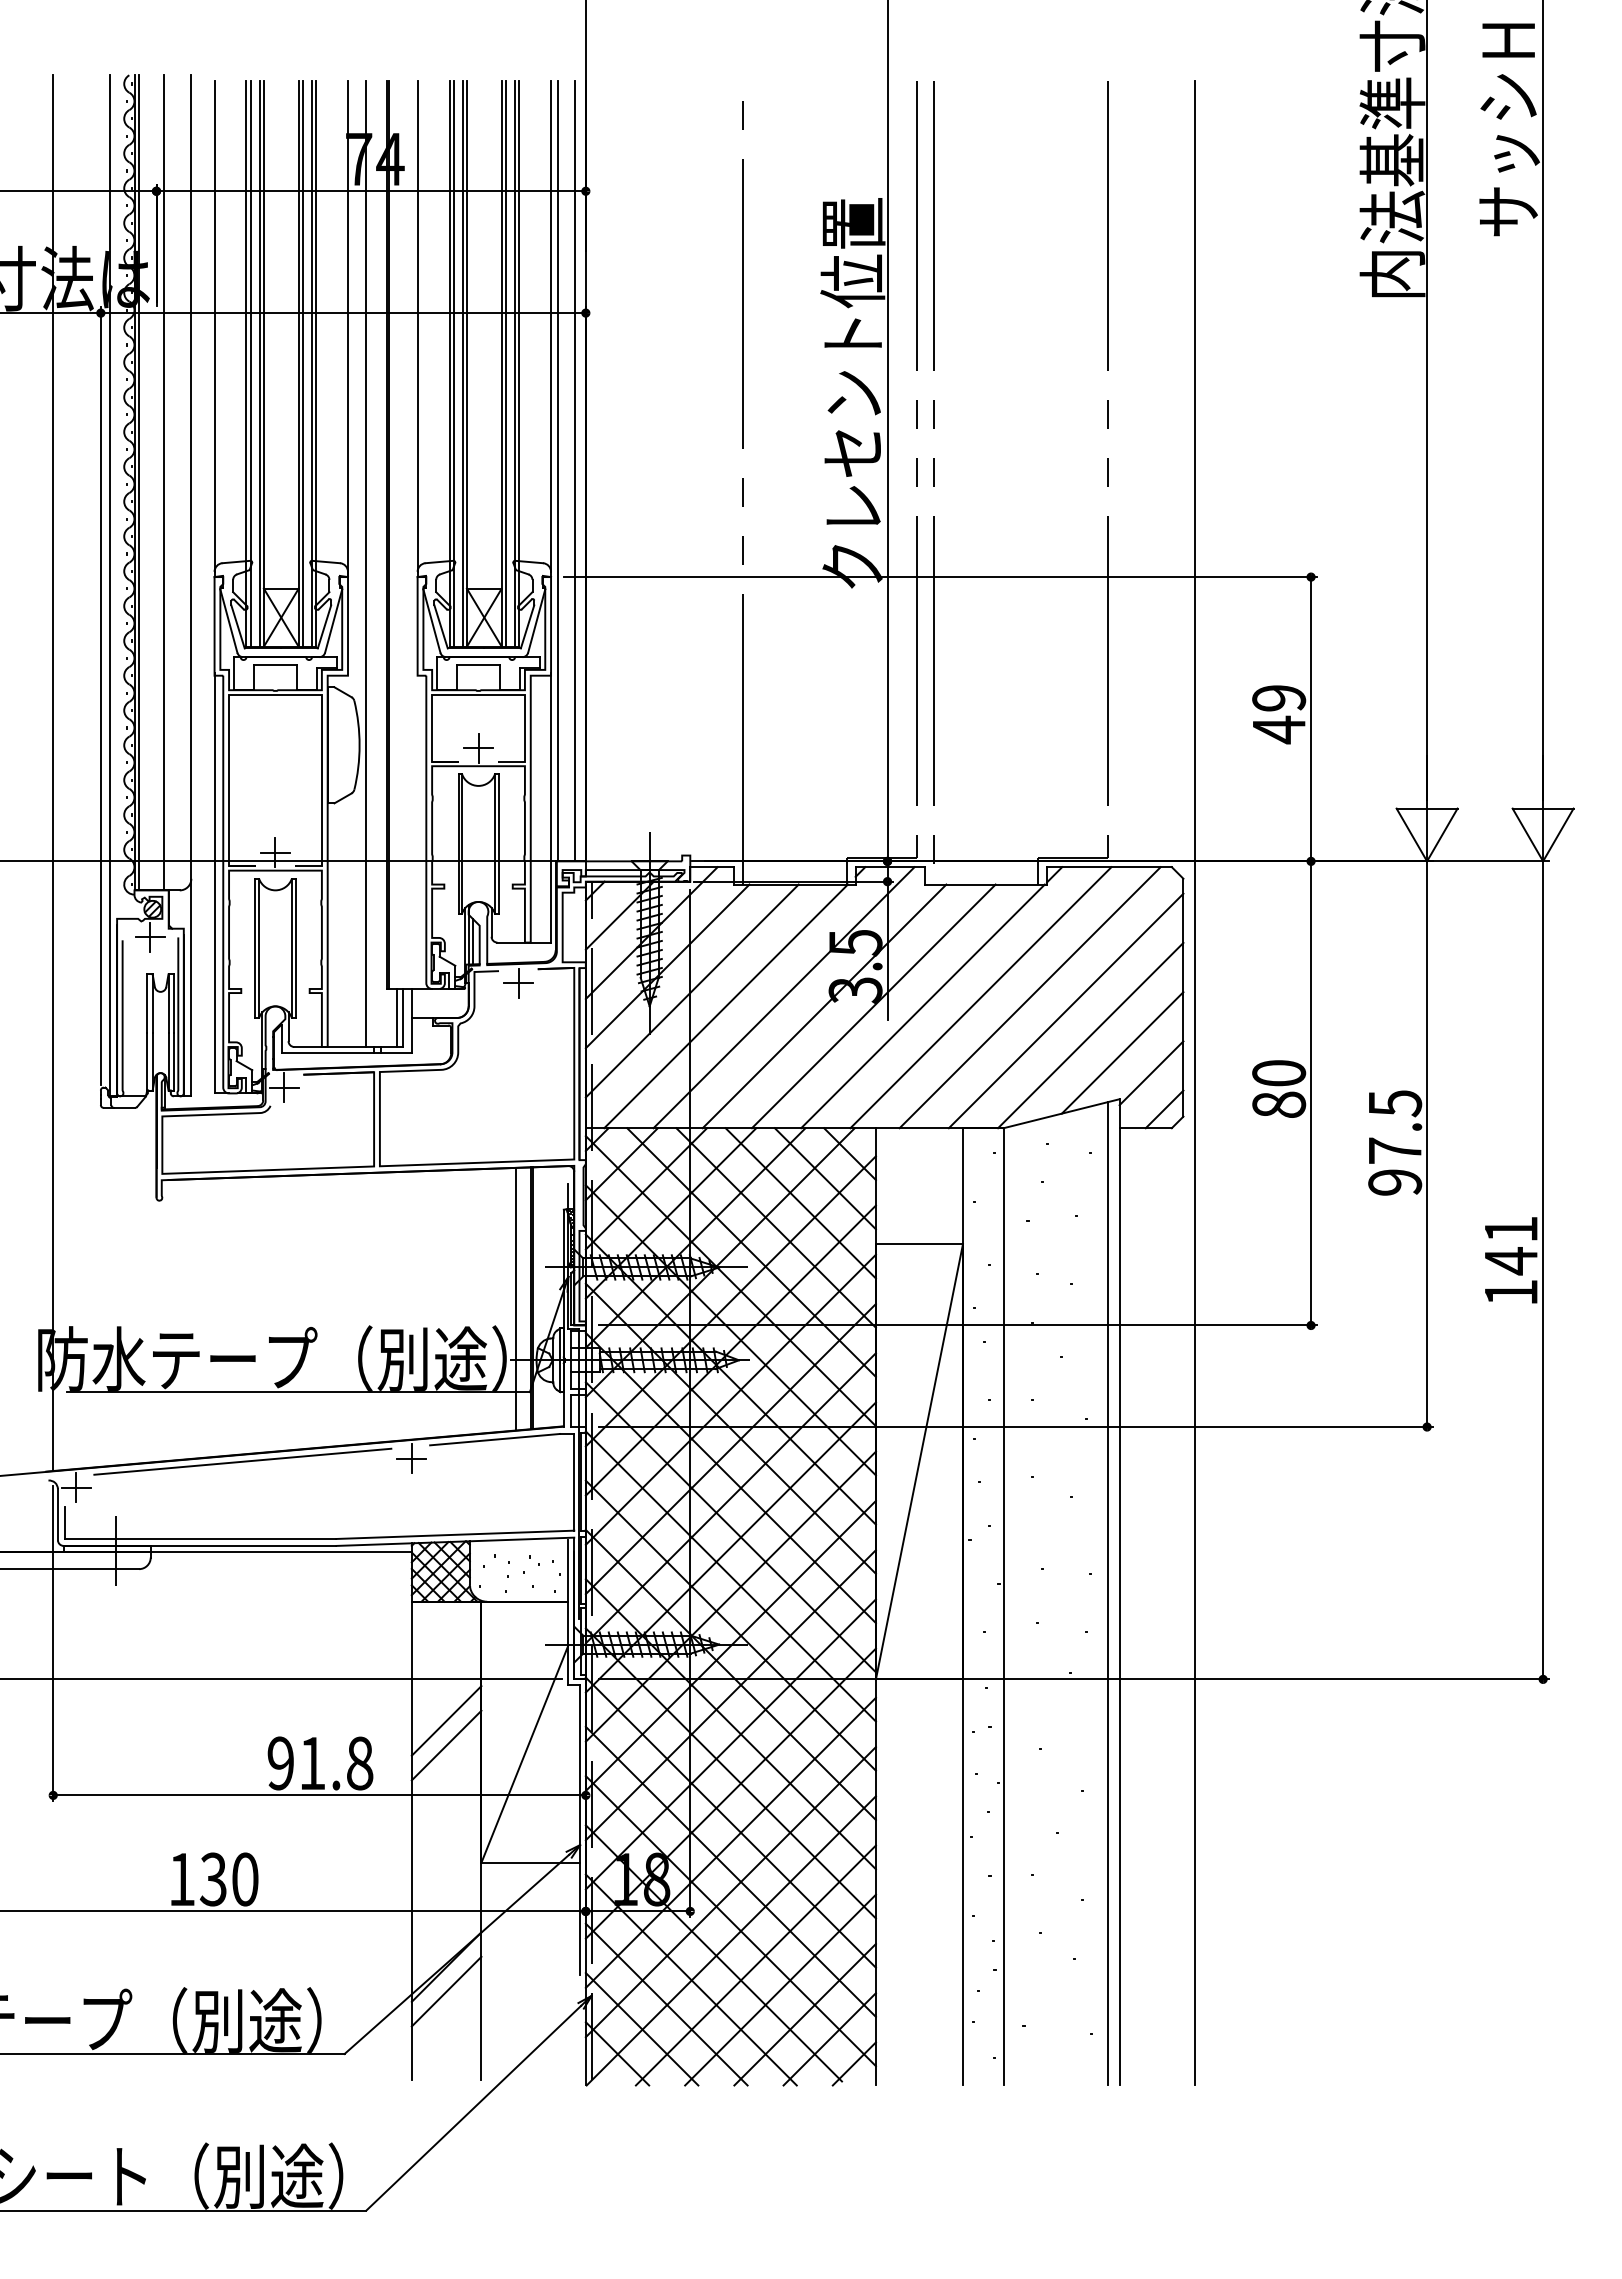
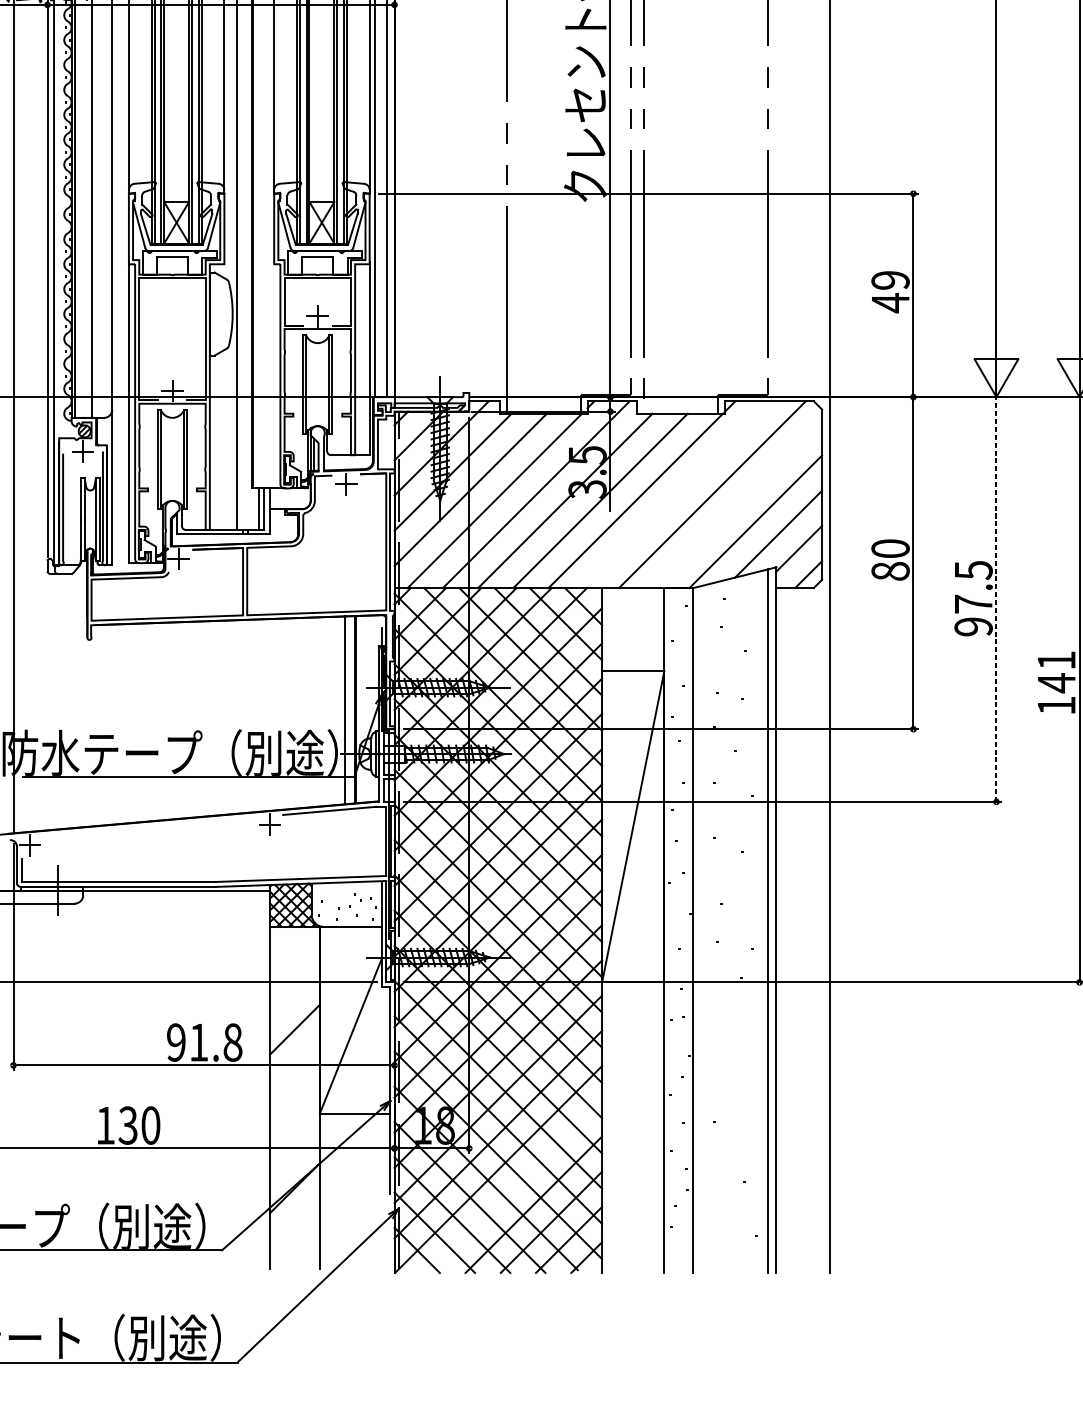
line: (980, 997) -> (676, 494), removed
line: (1065, 1010) -> (737, 503), removed
line: (1427, 1144) -> (996, 599), solid -> dashed
line: (242, 1461) -> (148, 826), removed
line: (446, 1720) -> (294, 1011), removed
line: (755, 1965) -> (515, 1187), removed
line: (446, 1991) -> (294, 1205), removed

